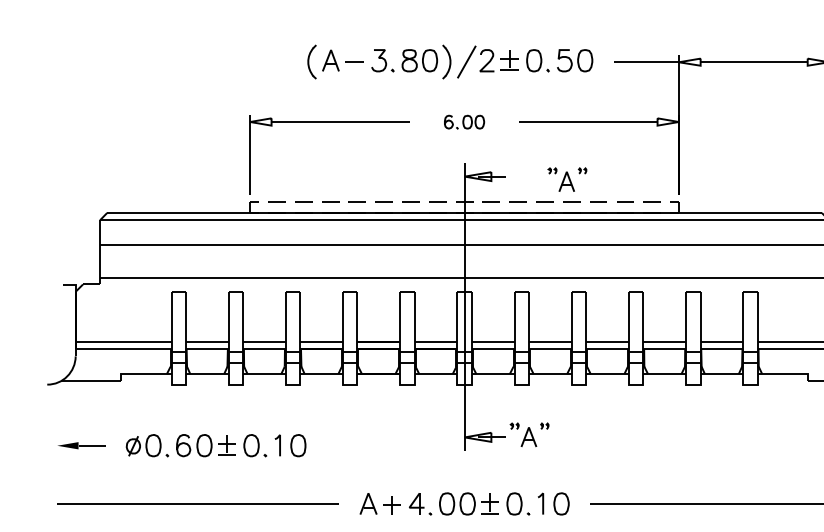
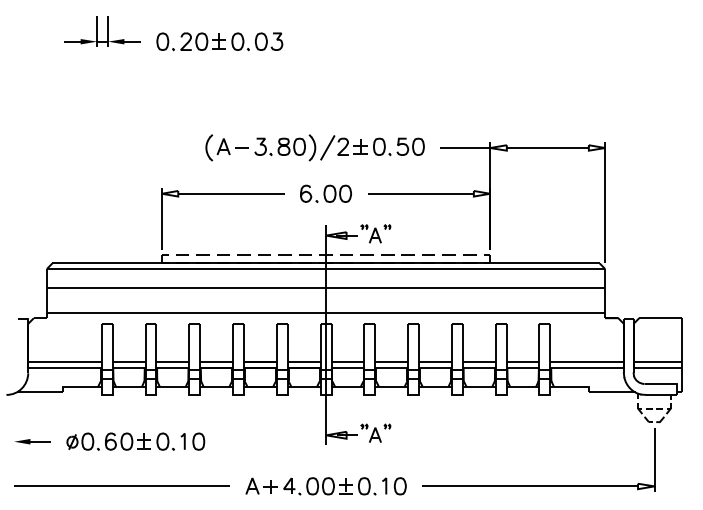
part: (463, 121) -> (325, 193), size x1.67
part: (566, 179) -> (375, 233), moved

